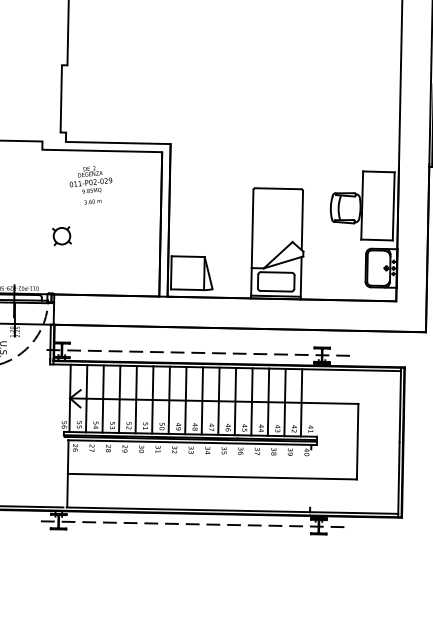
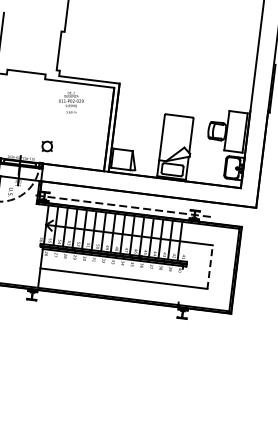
part: (60, 236) -> (46, 146), moved
line: (358, 442) -> (210, 267), solid -> dashed
line: (190, 523) -> (108, 304), removed

